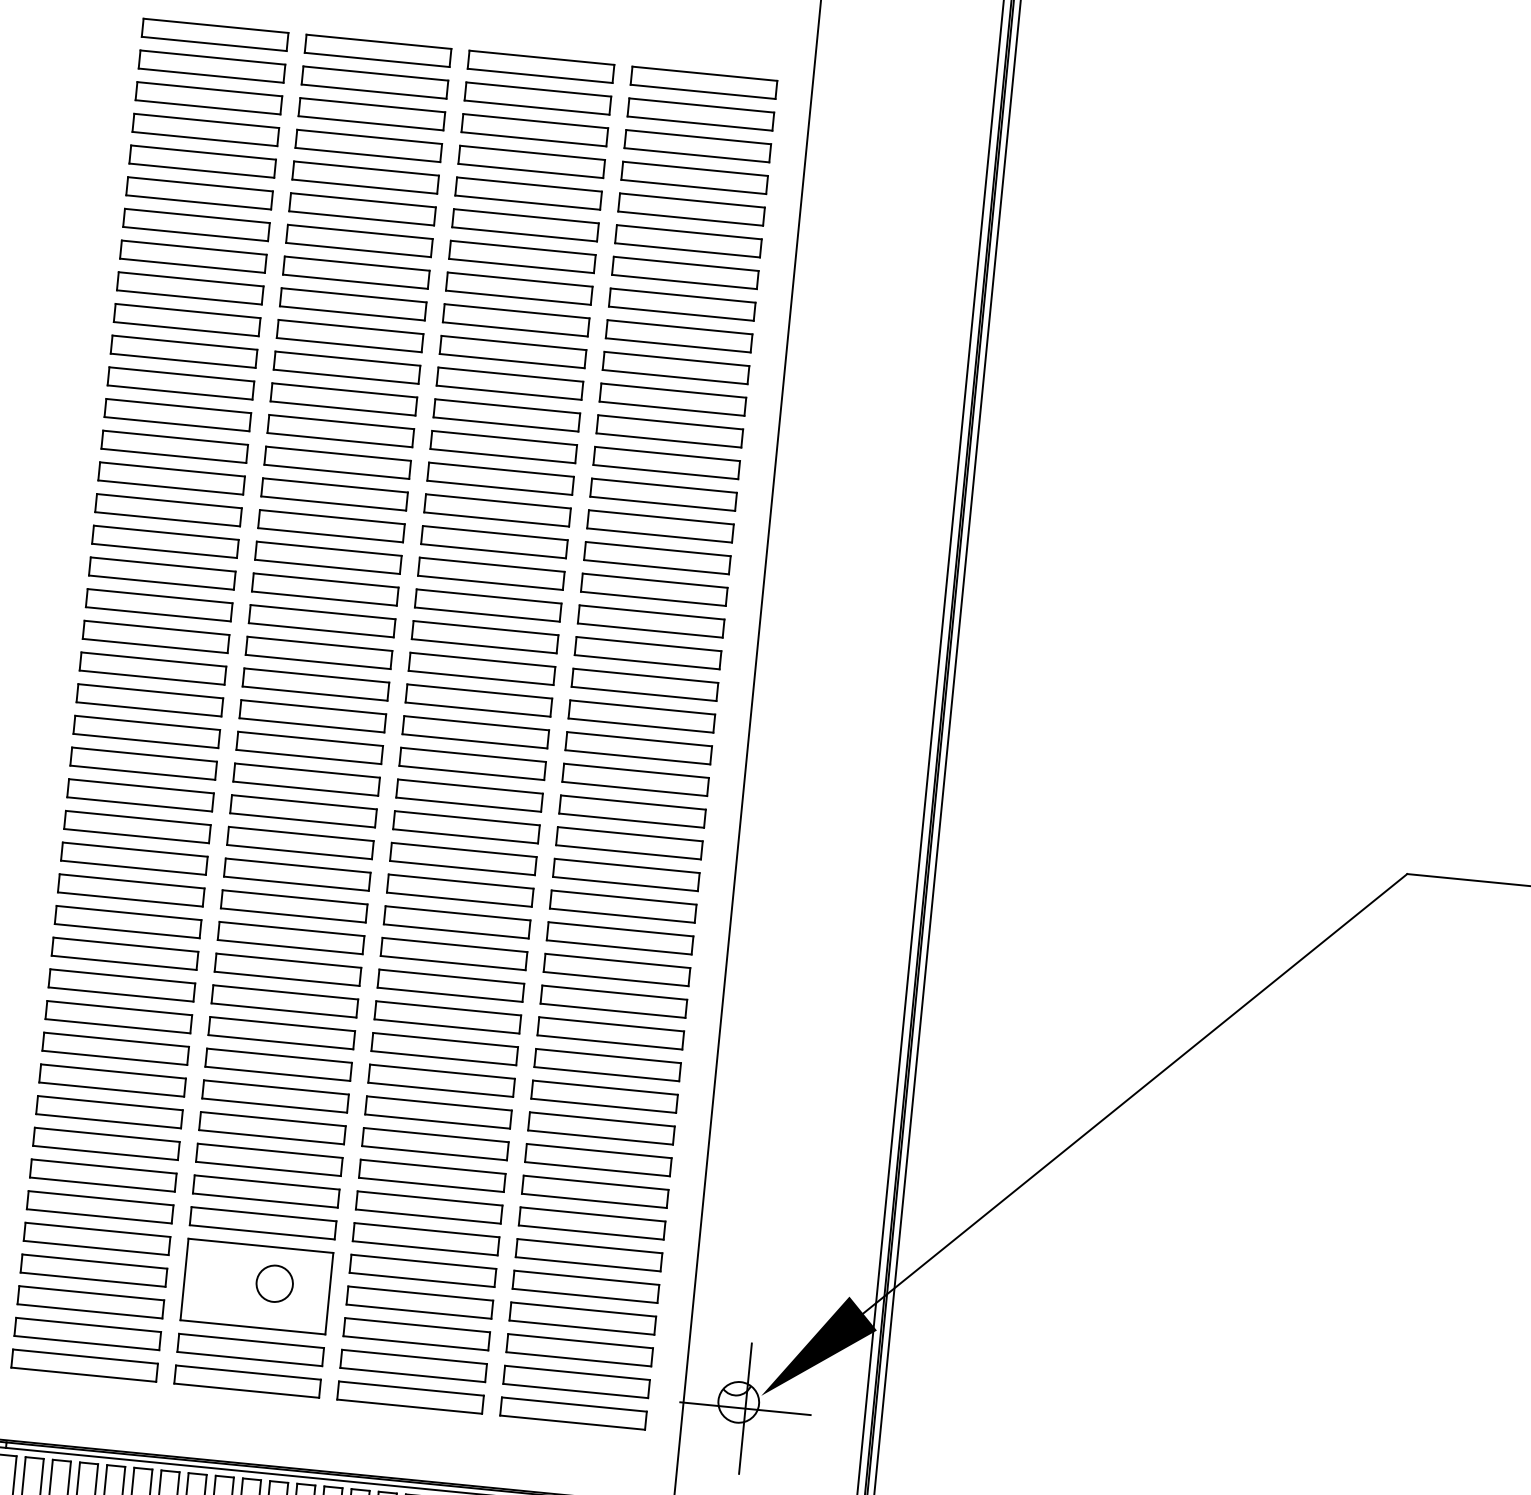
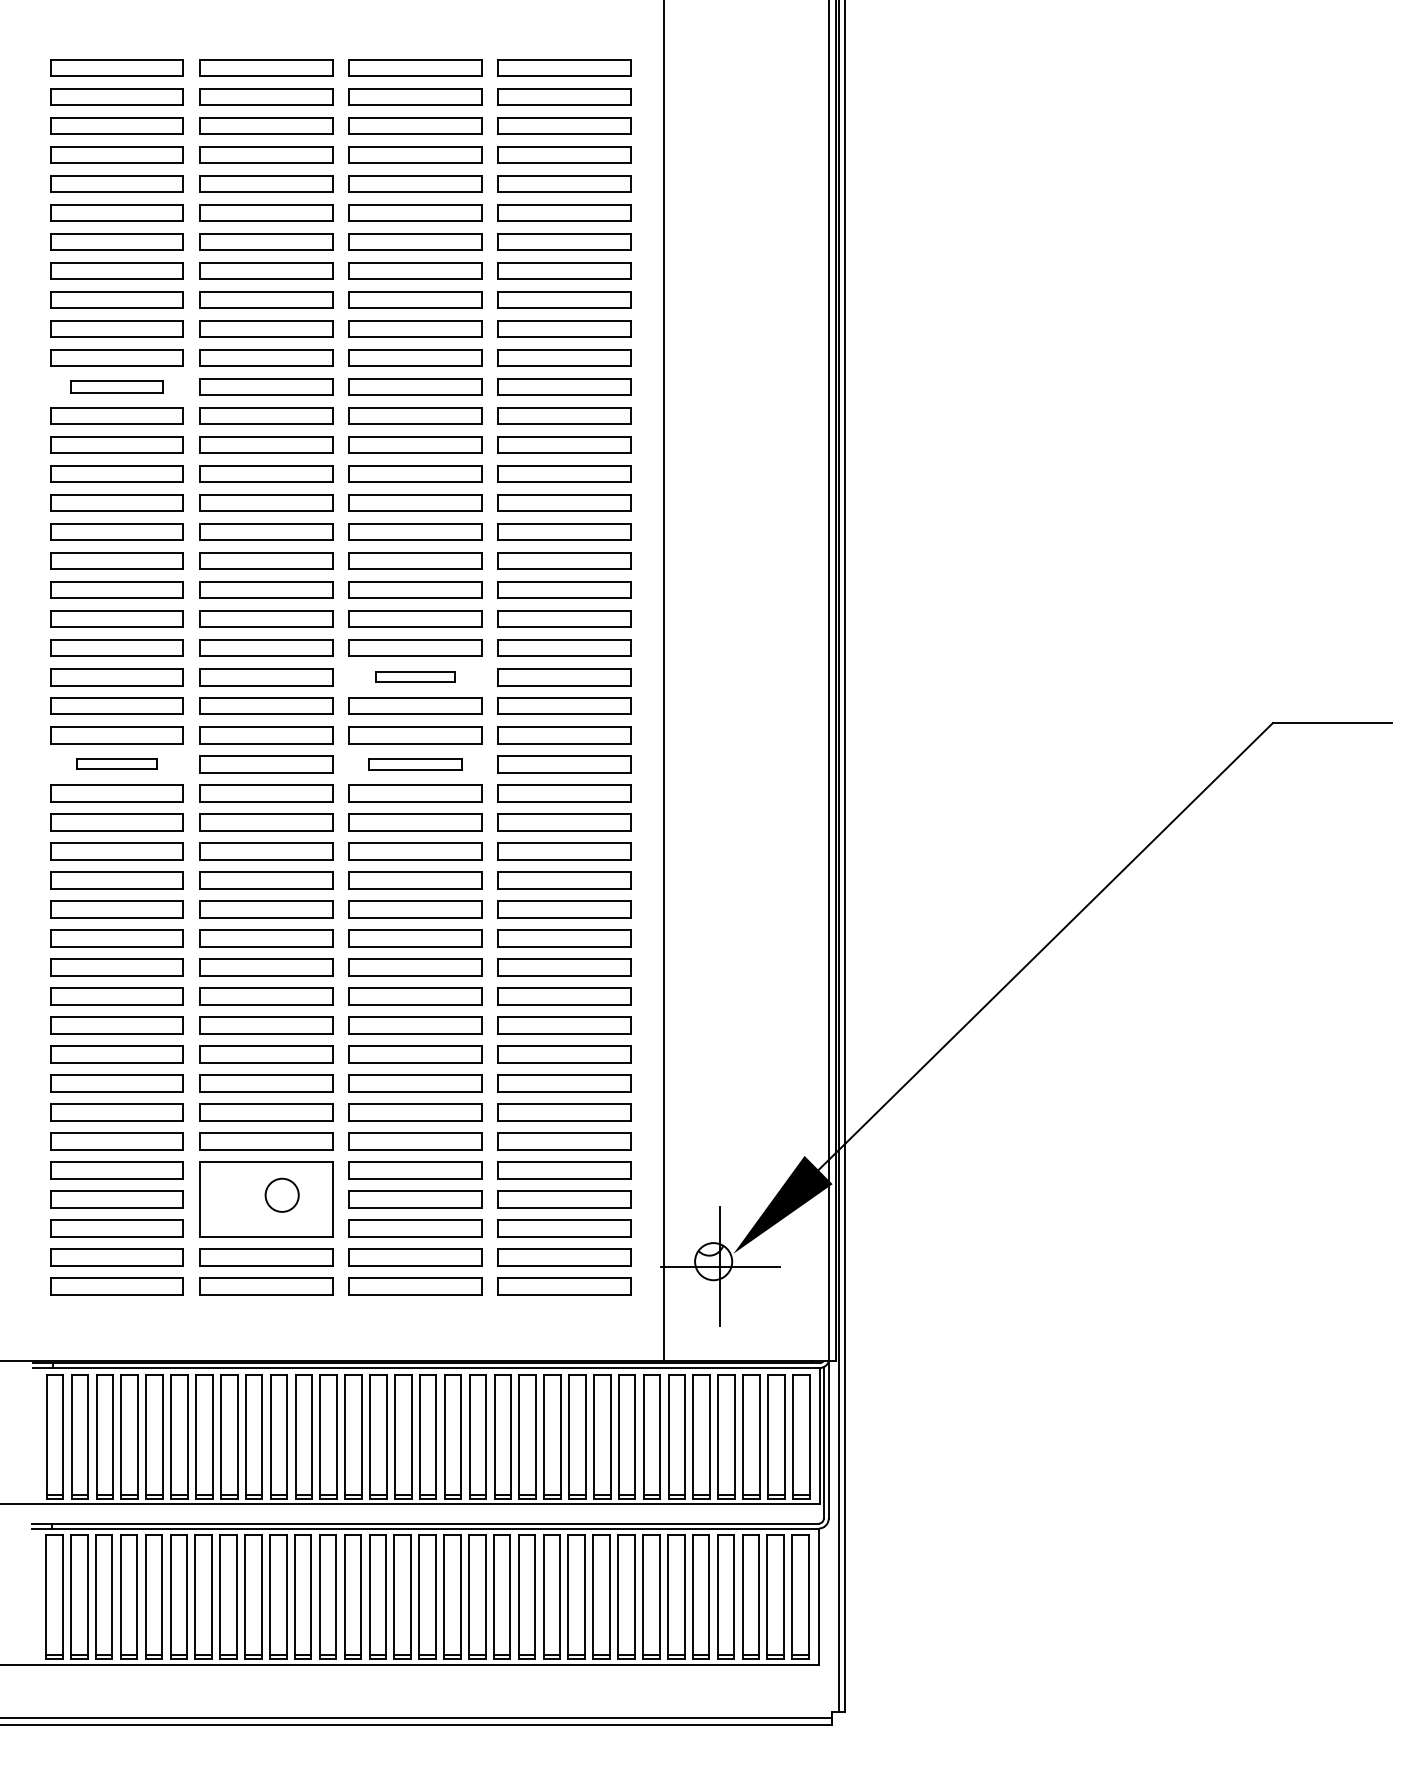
part: (180, 382) -> (116, 386), size x0.7
part: (475, 732) -> (415, 677), size x0.6
part: (139, 795) -> (116, 764), size x0.6
part: (466, 827) -> (415, 764), size x0.7

